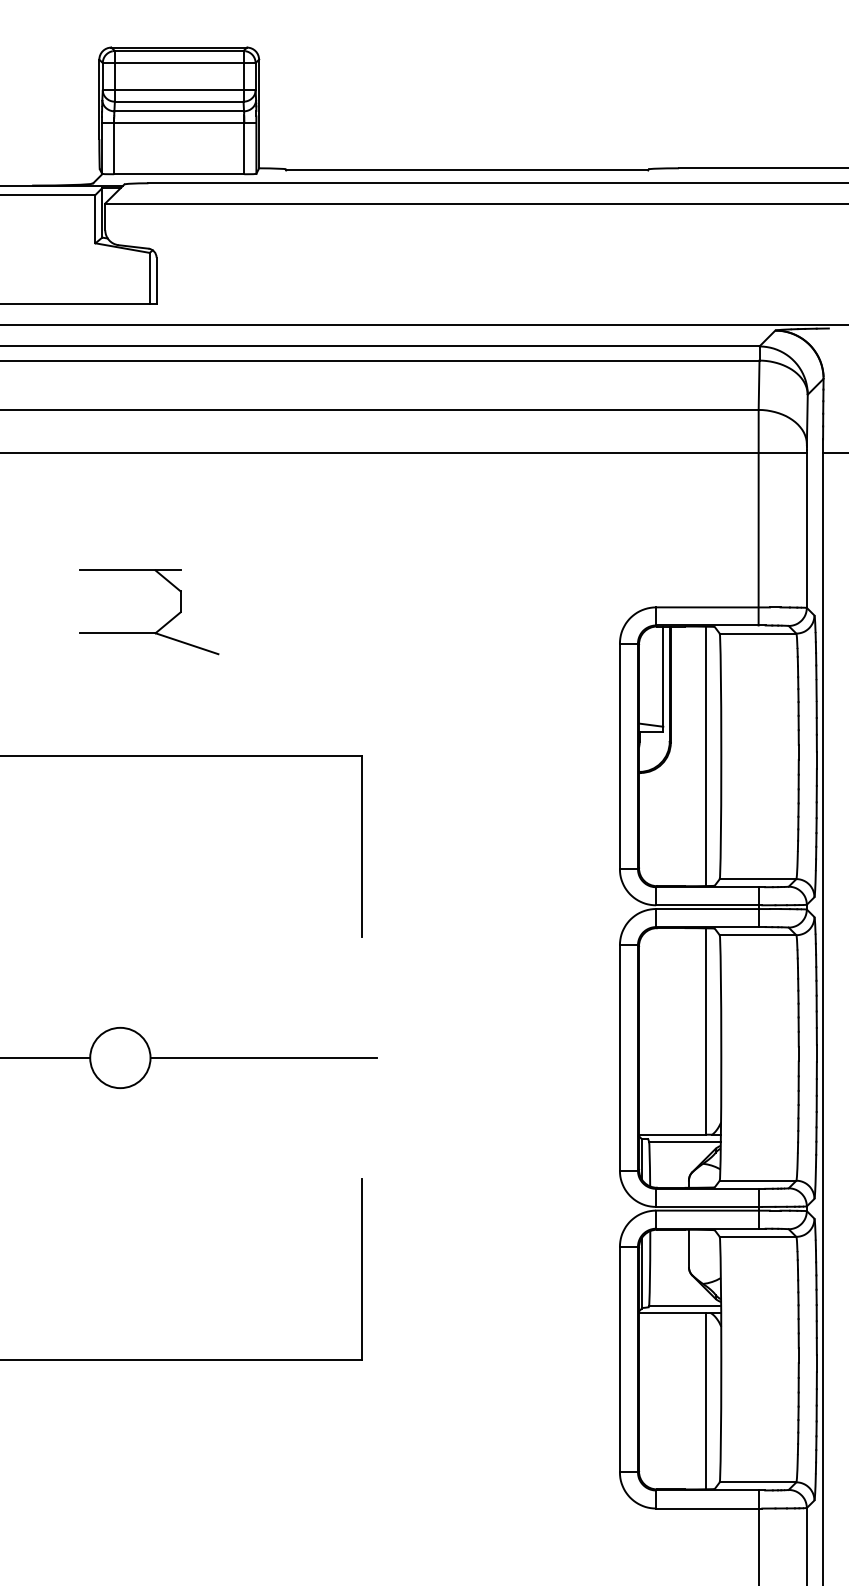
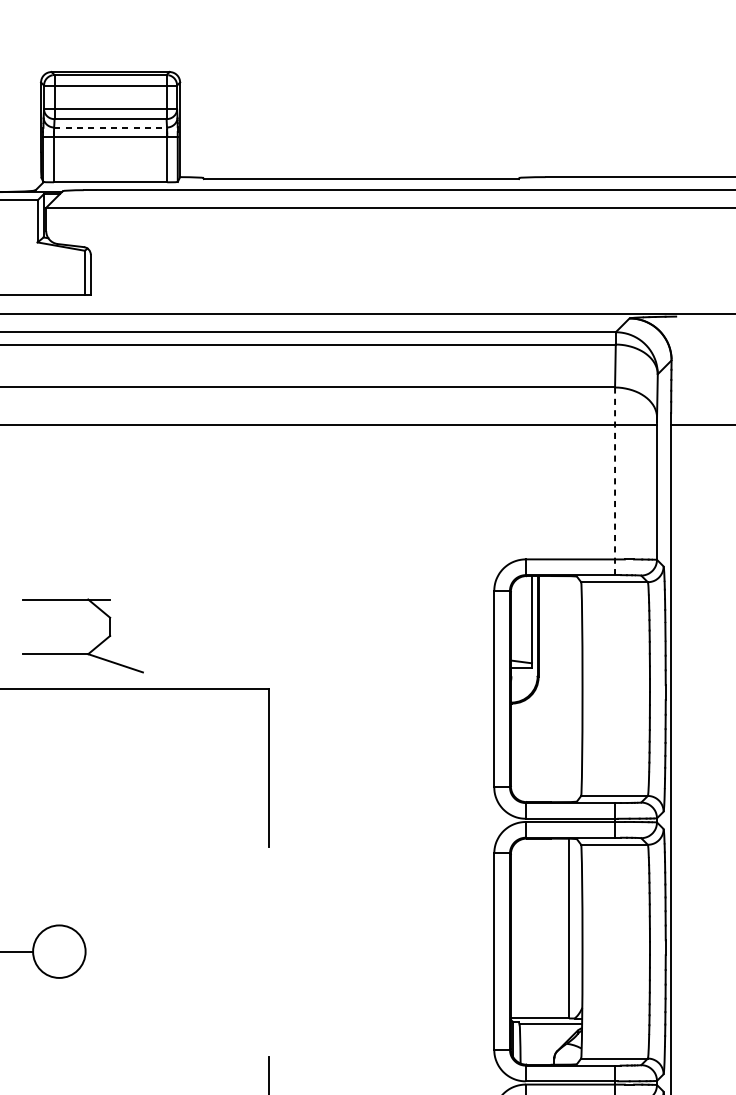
line: (179, 111) -> (110, 127), solid -> dashed
line: (758, 517) -> (614, 481), solid -> dashed
part: (160, 627) -> (92, 649), moved
line: (705, 756) -> (568, 689), removed
line: (263, 1058) -> (183, 952), removed

